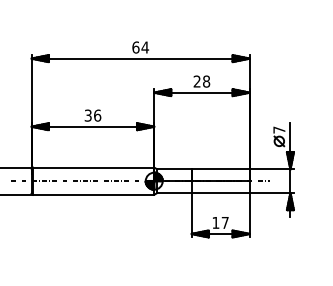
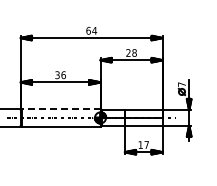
line: (92, 168) -> (60, 109), solid -> dashed

